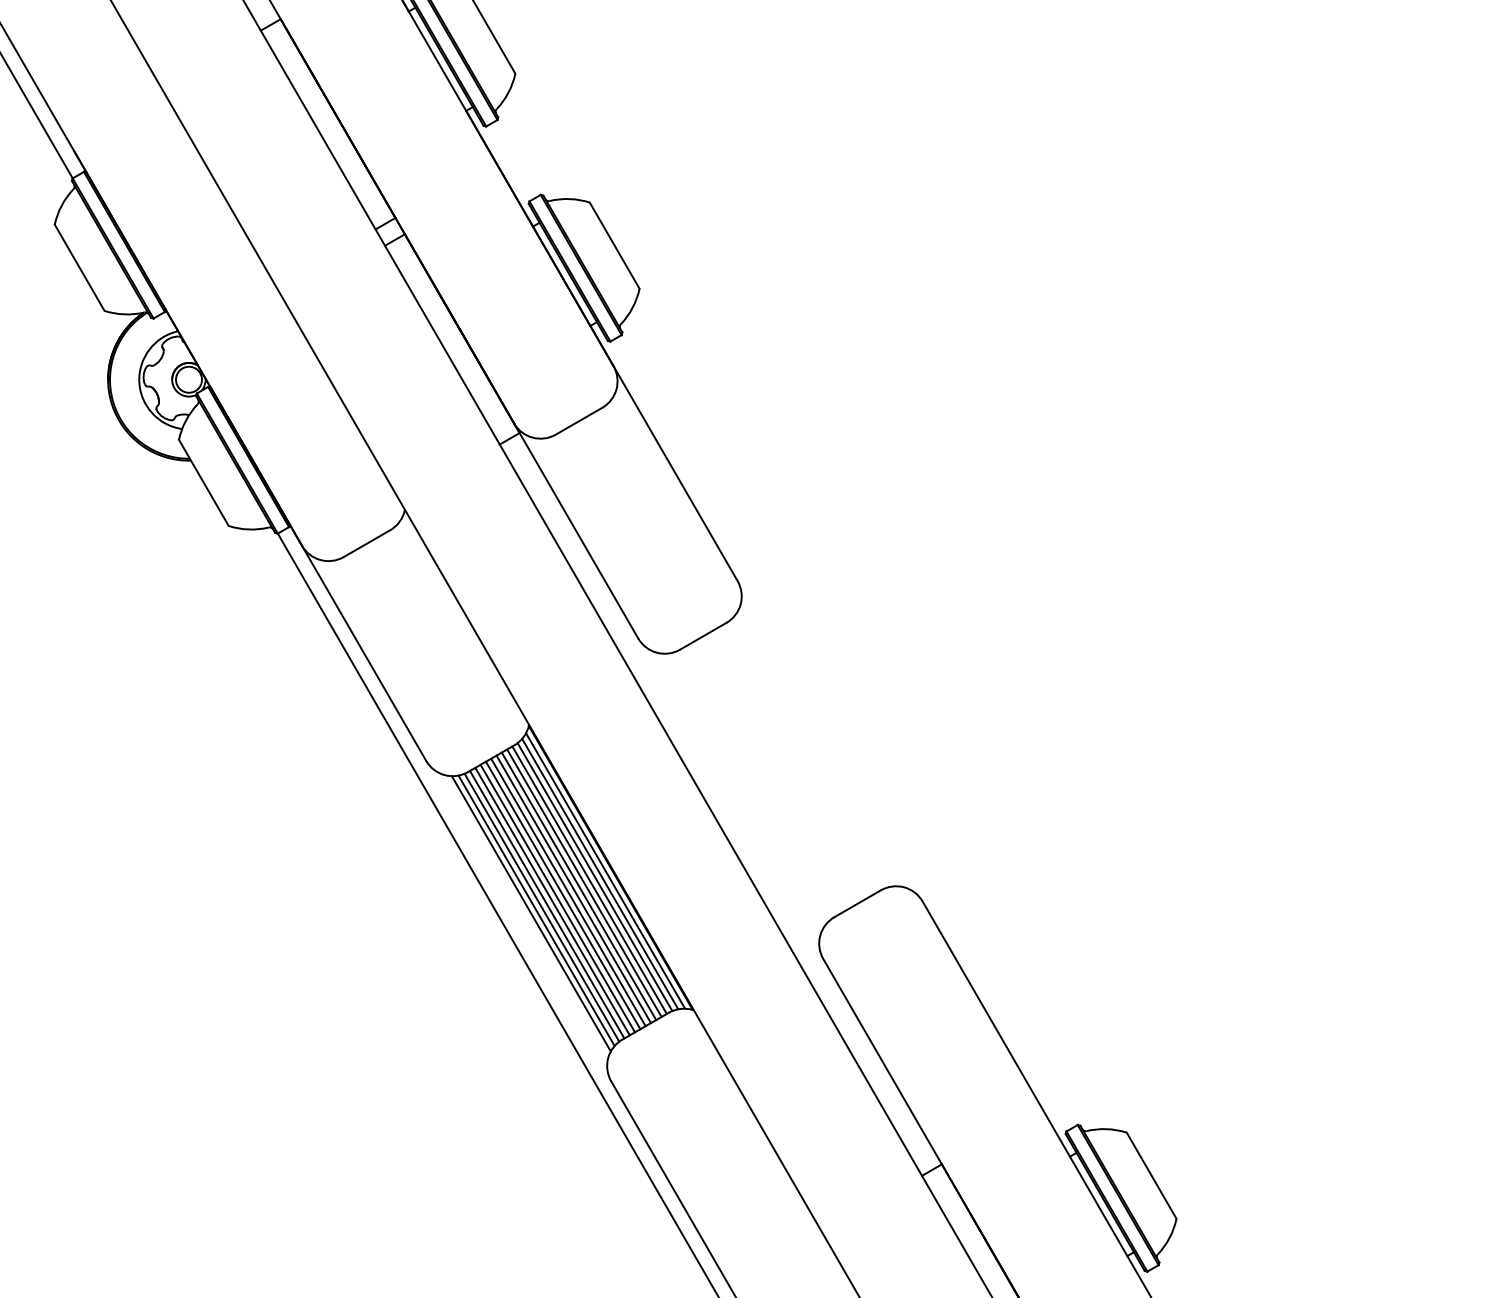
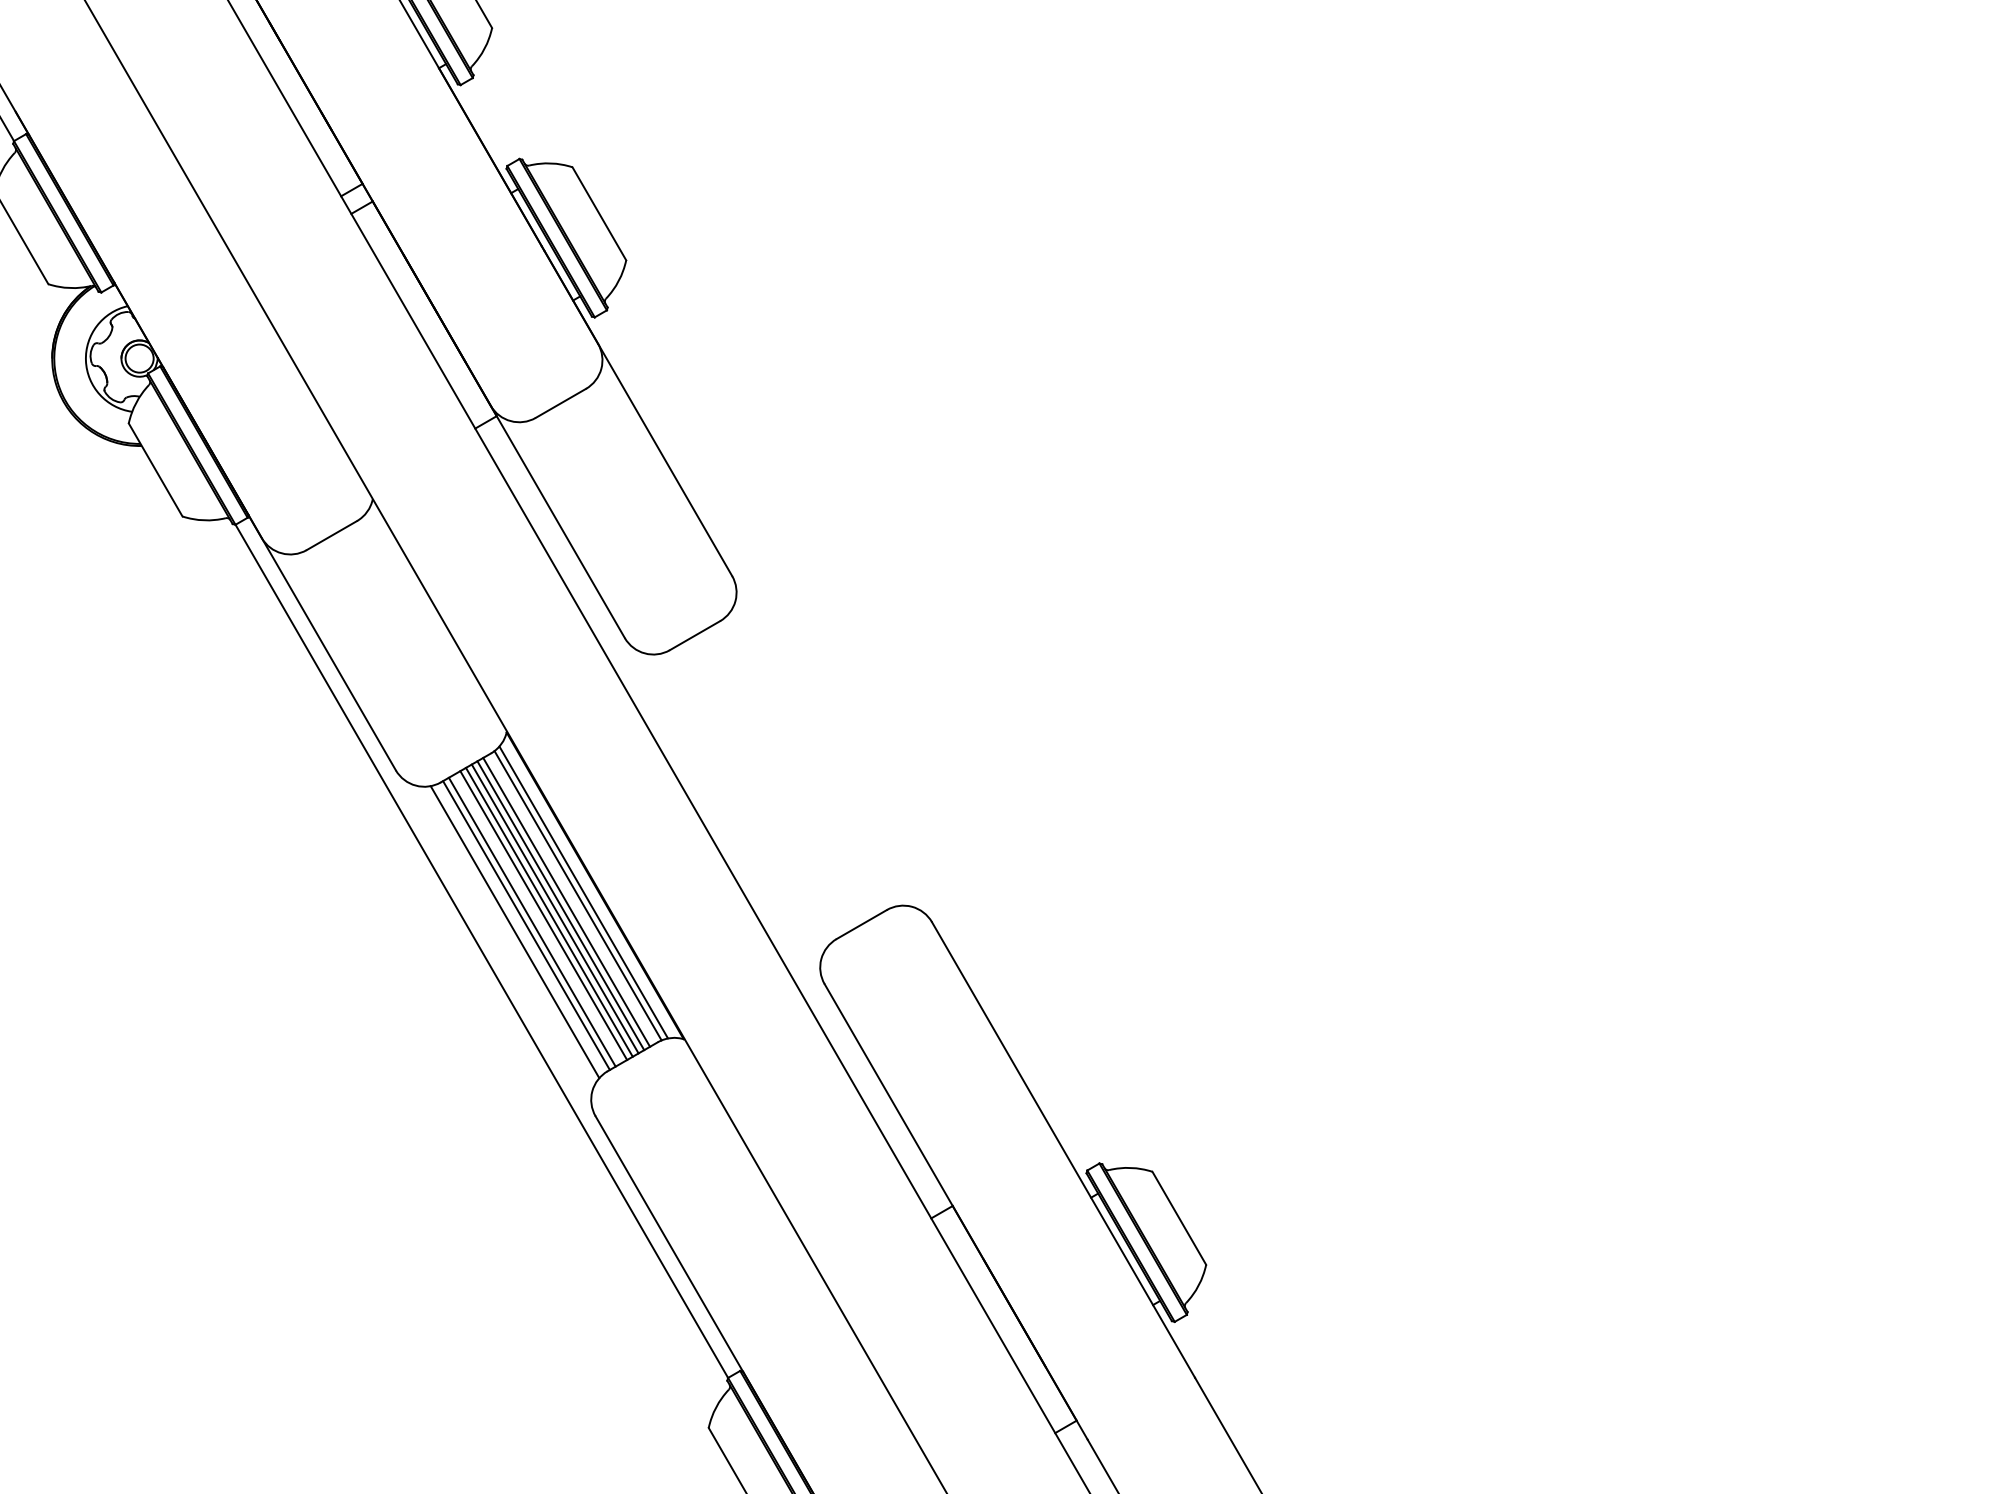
line: (605, 870) -> (589, 888), removed
line: (588, 879) -> (571, 898), removed
line: (557, 898) -> (537, 918), removed
line: (541, 907) -> (520, 928), removed
line: (531, 913) -> (509, 935), removed

